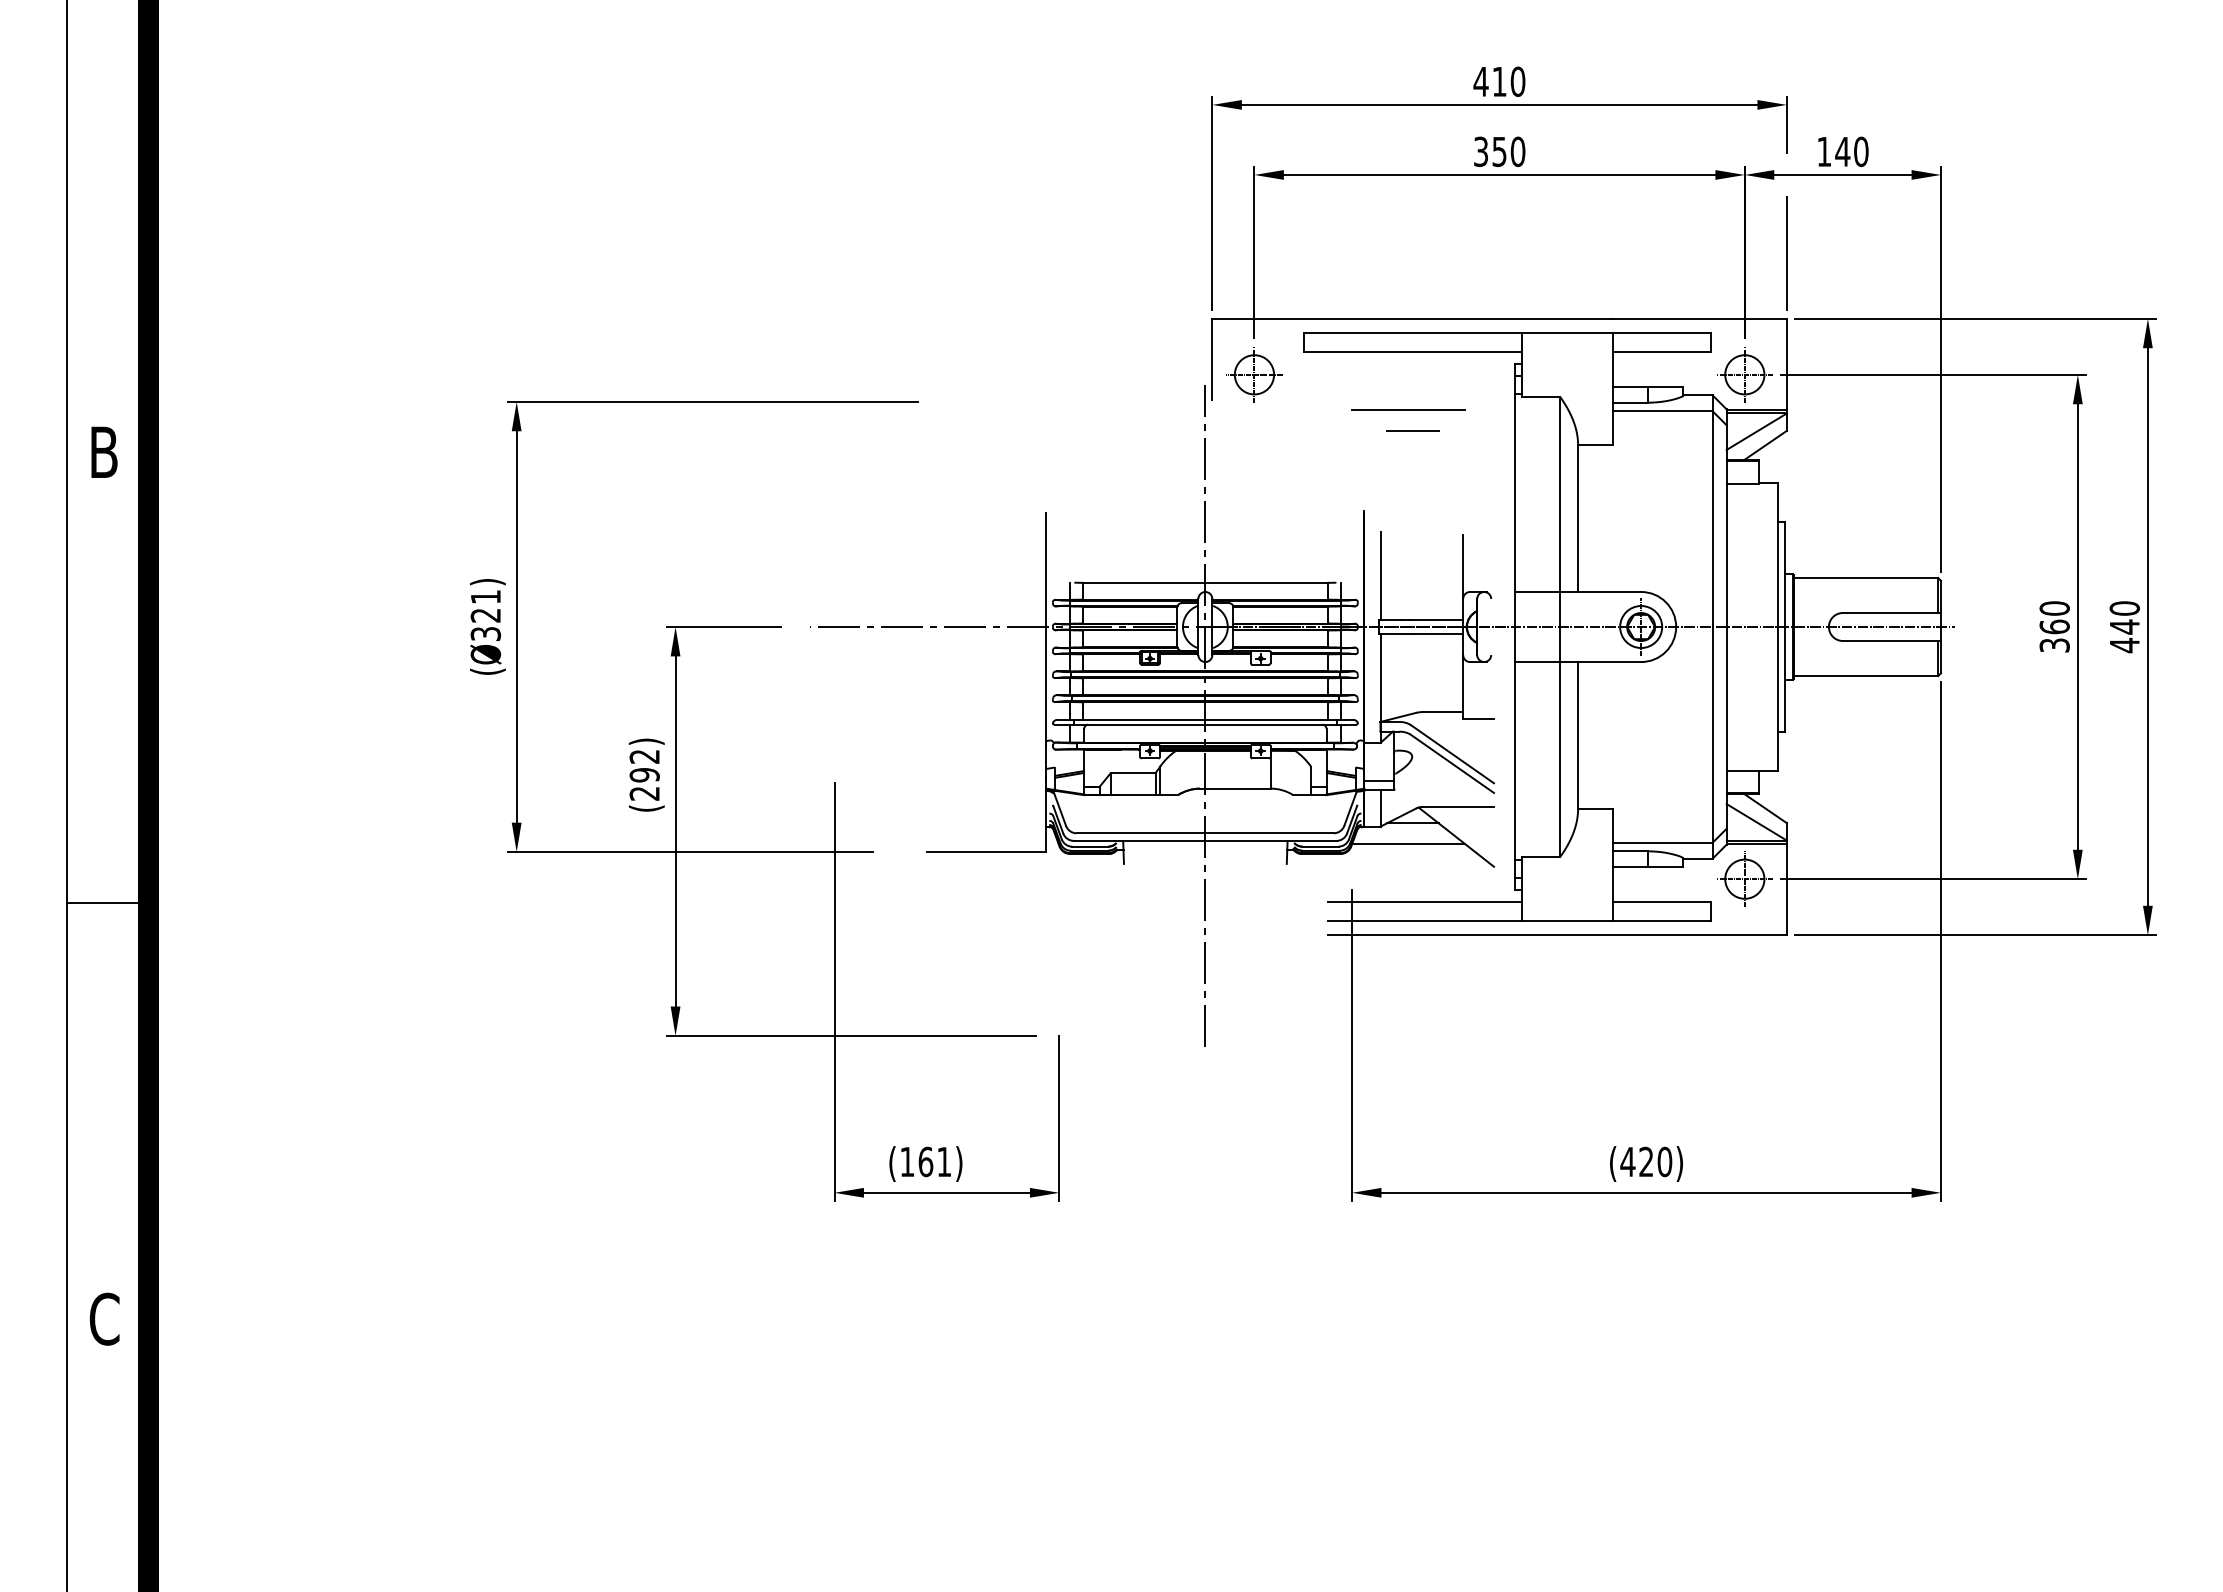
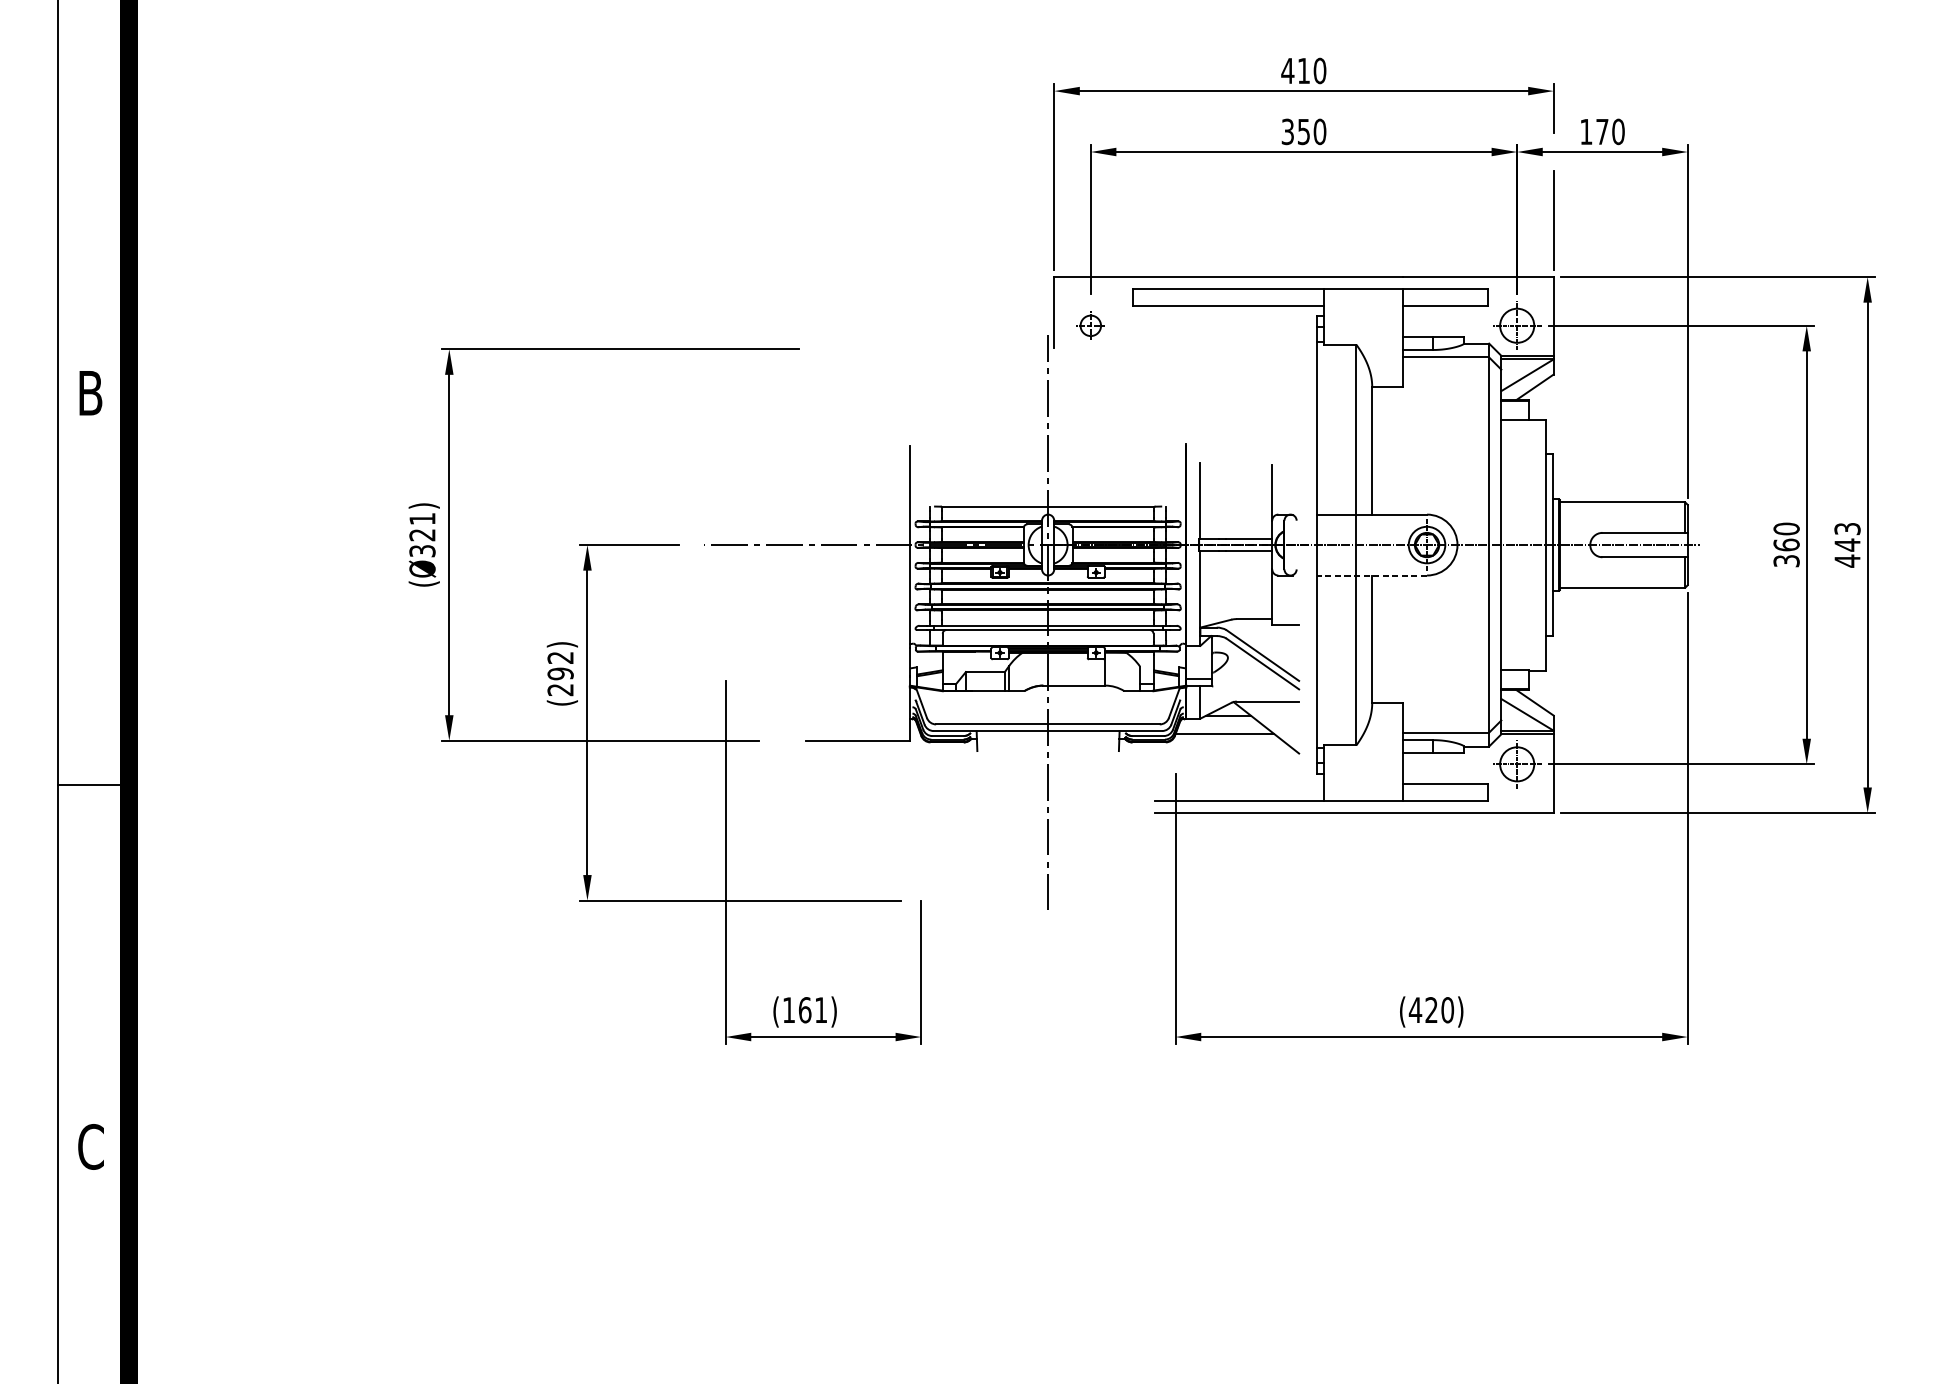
text: (1842, 151) -> (1602, 131), 140 -> 170
part: (1254, 374) -> (1090, 325), size x0.6
line: (1408, 409) -> (1224, 355), removed
line: (1412, 430) -> (1228, 374), removed
text: (2124, 608) -> (1847, 528), 440 -> 443
line: (1577, 662) -> (1371, 575), solid -> dashed
line: (1425, 901) -> (1239, 783), removed

